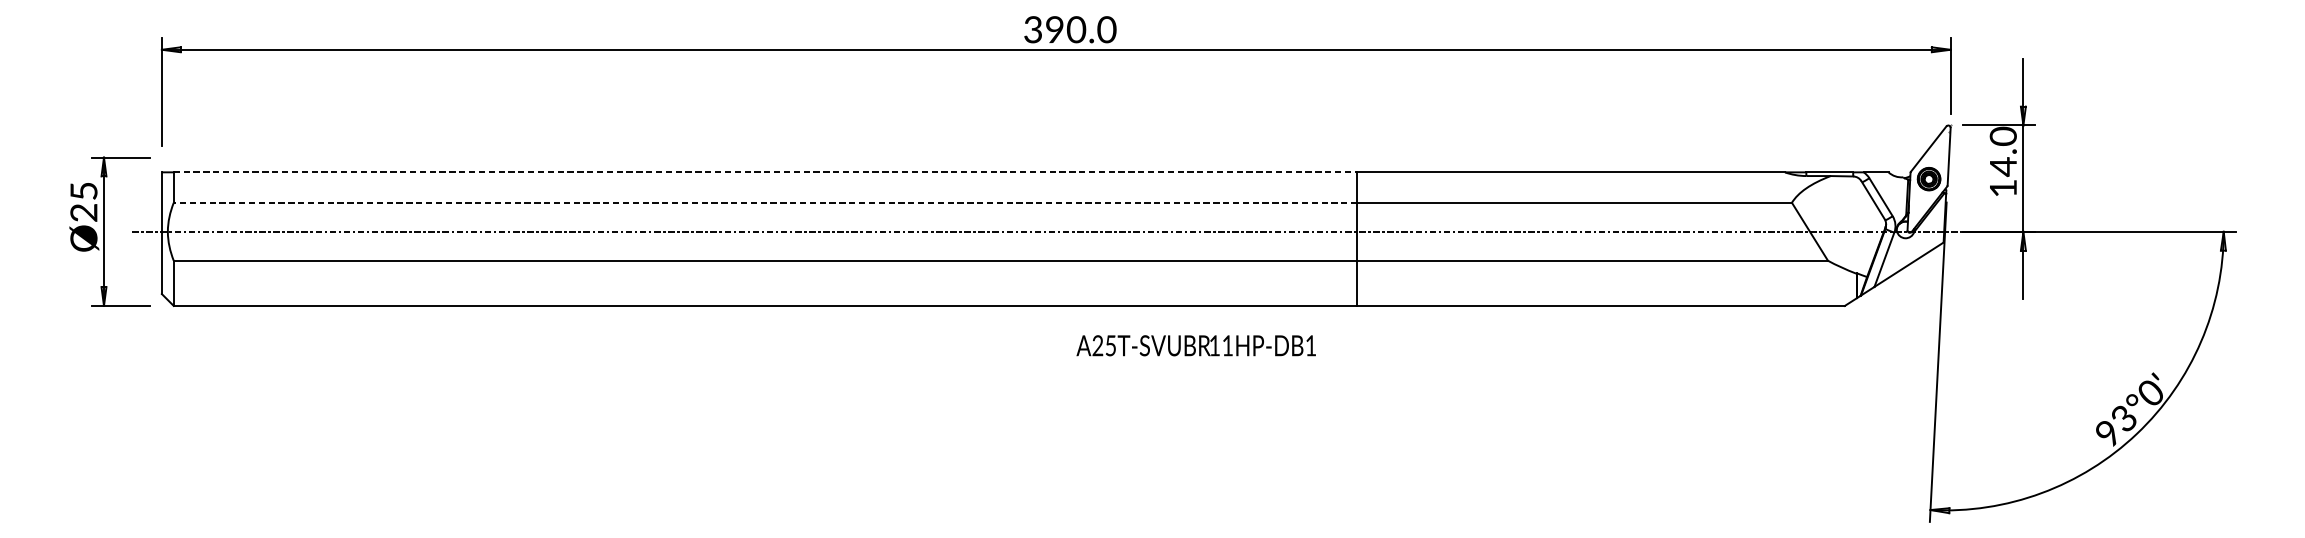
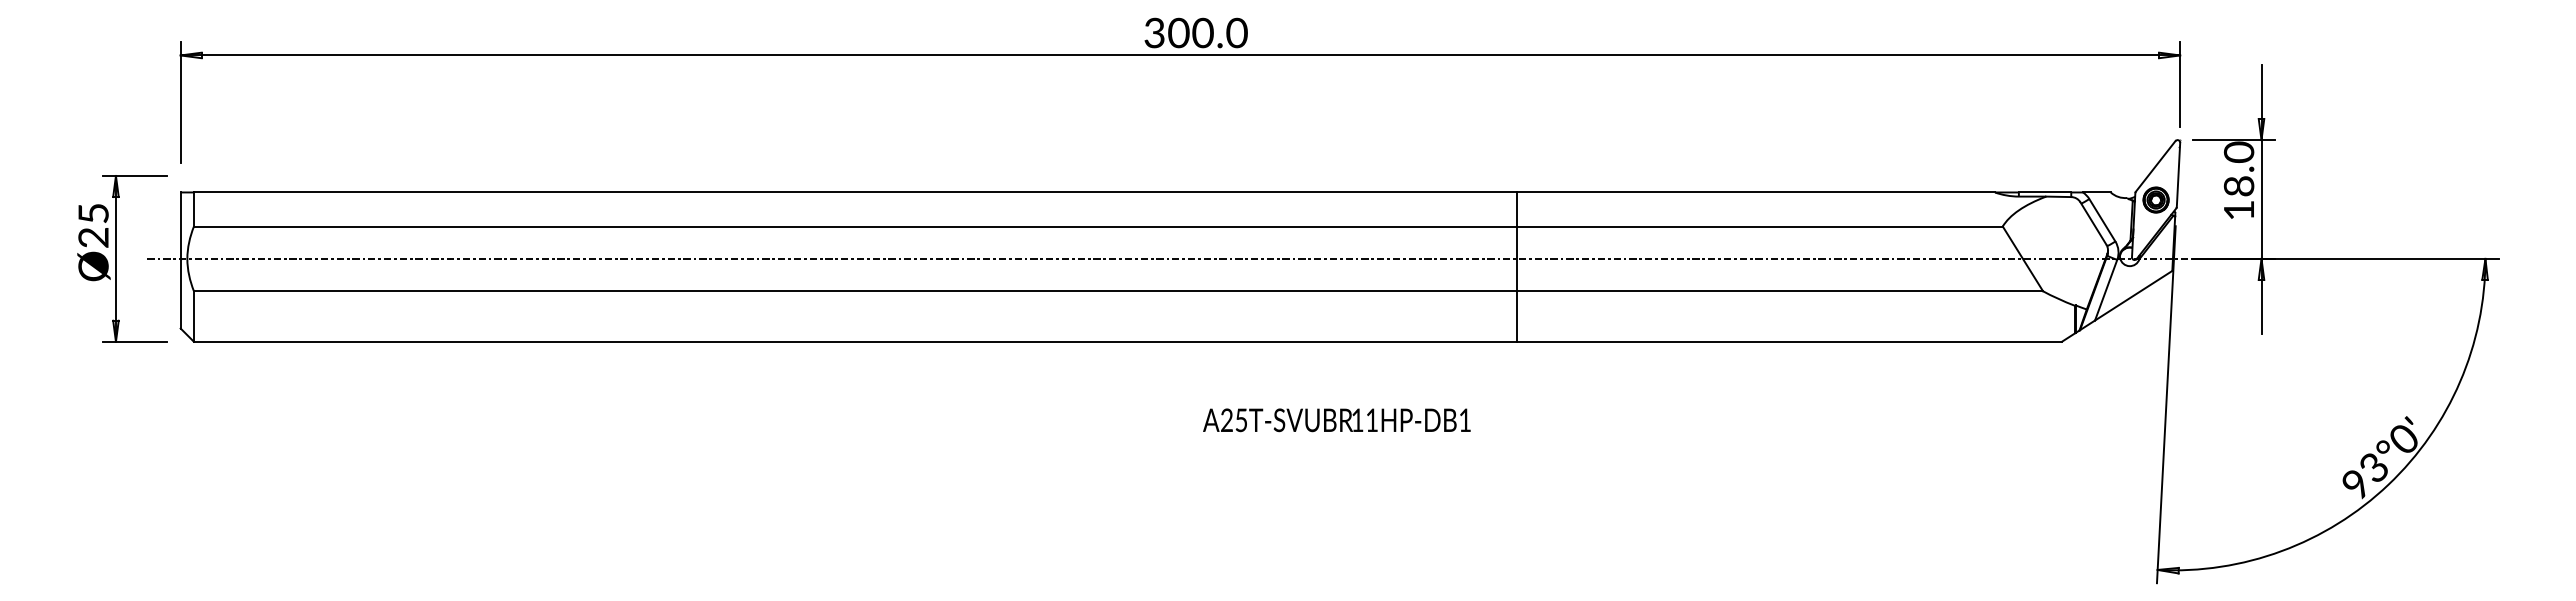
text: (1054, 30) -> (1178, 33), 390.0 -> 300.0
text: (2002, 167) -> (2238, 186), 14.0 -> 18.0
line: (765, 172) -> (855, 192), dashed -> solid
line: (764, 202) -> (854, 226), dashed -> solid
text: (1195, 345) -> (1336, 420), moved

